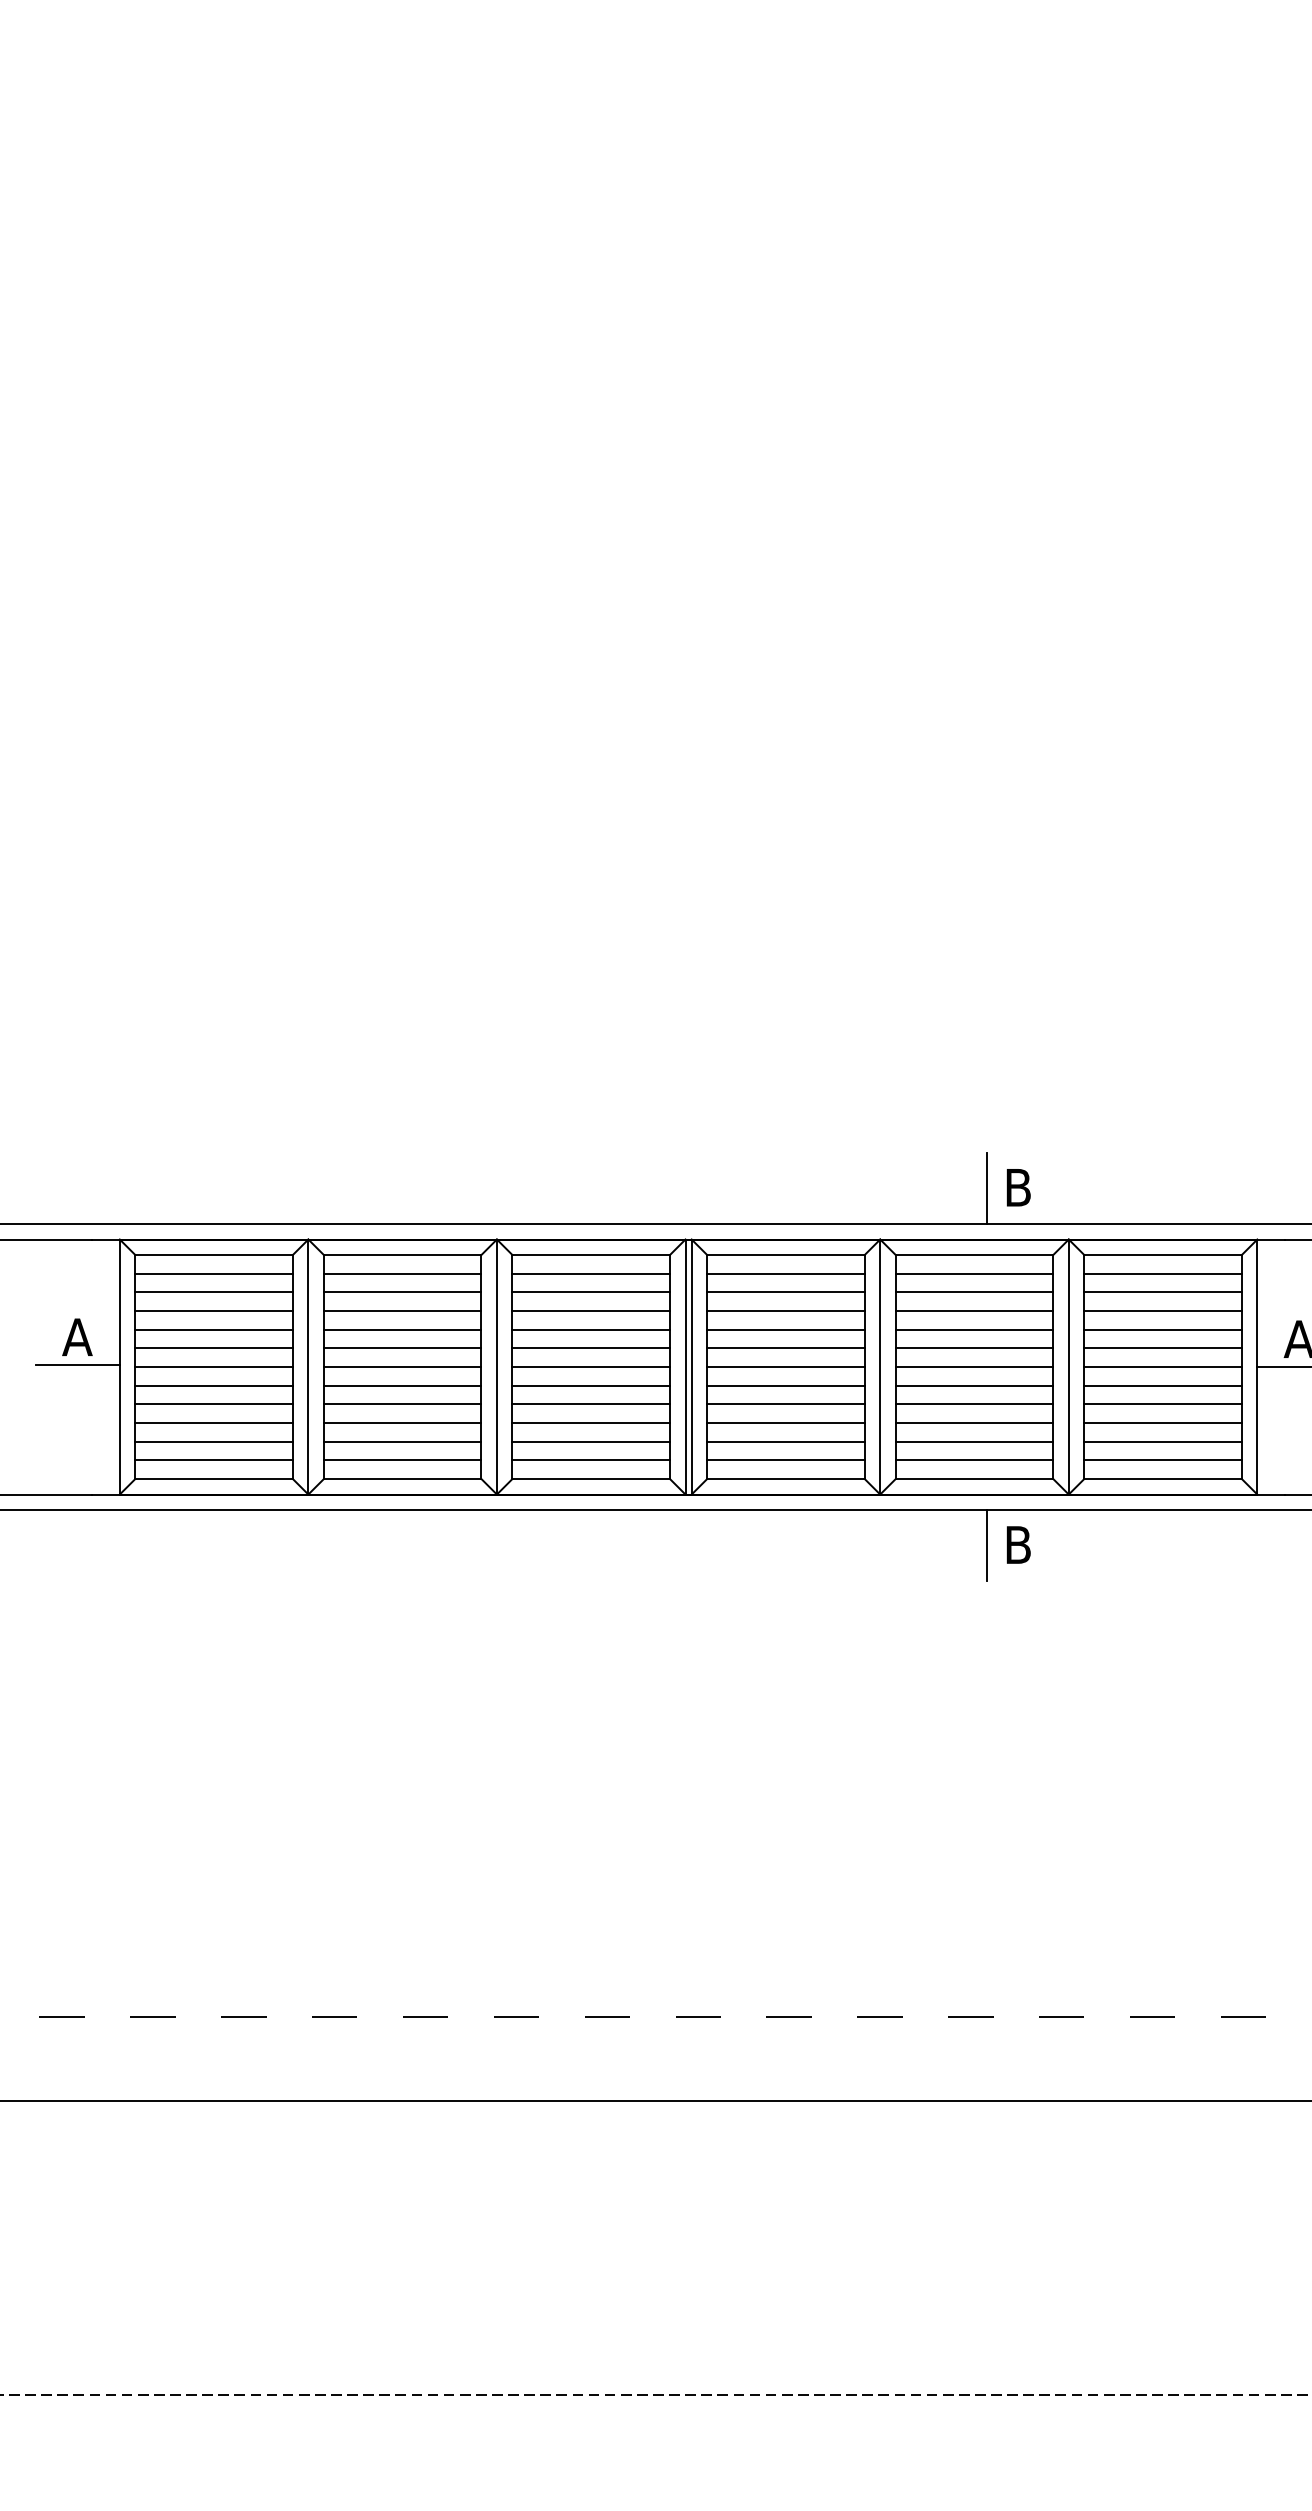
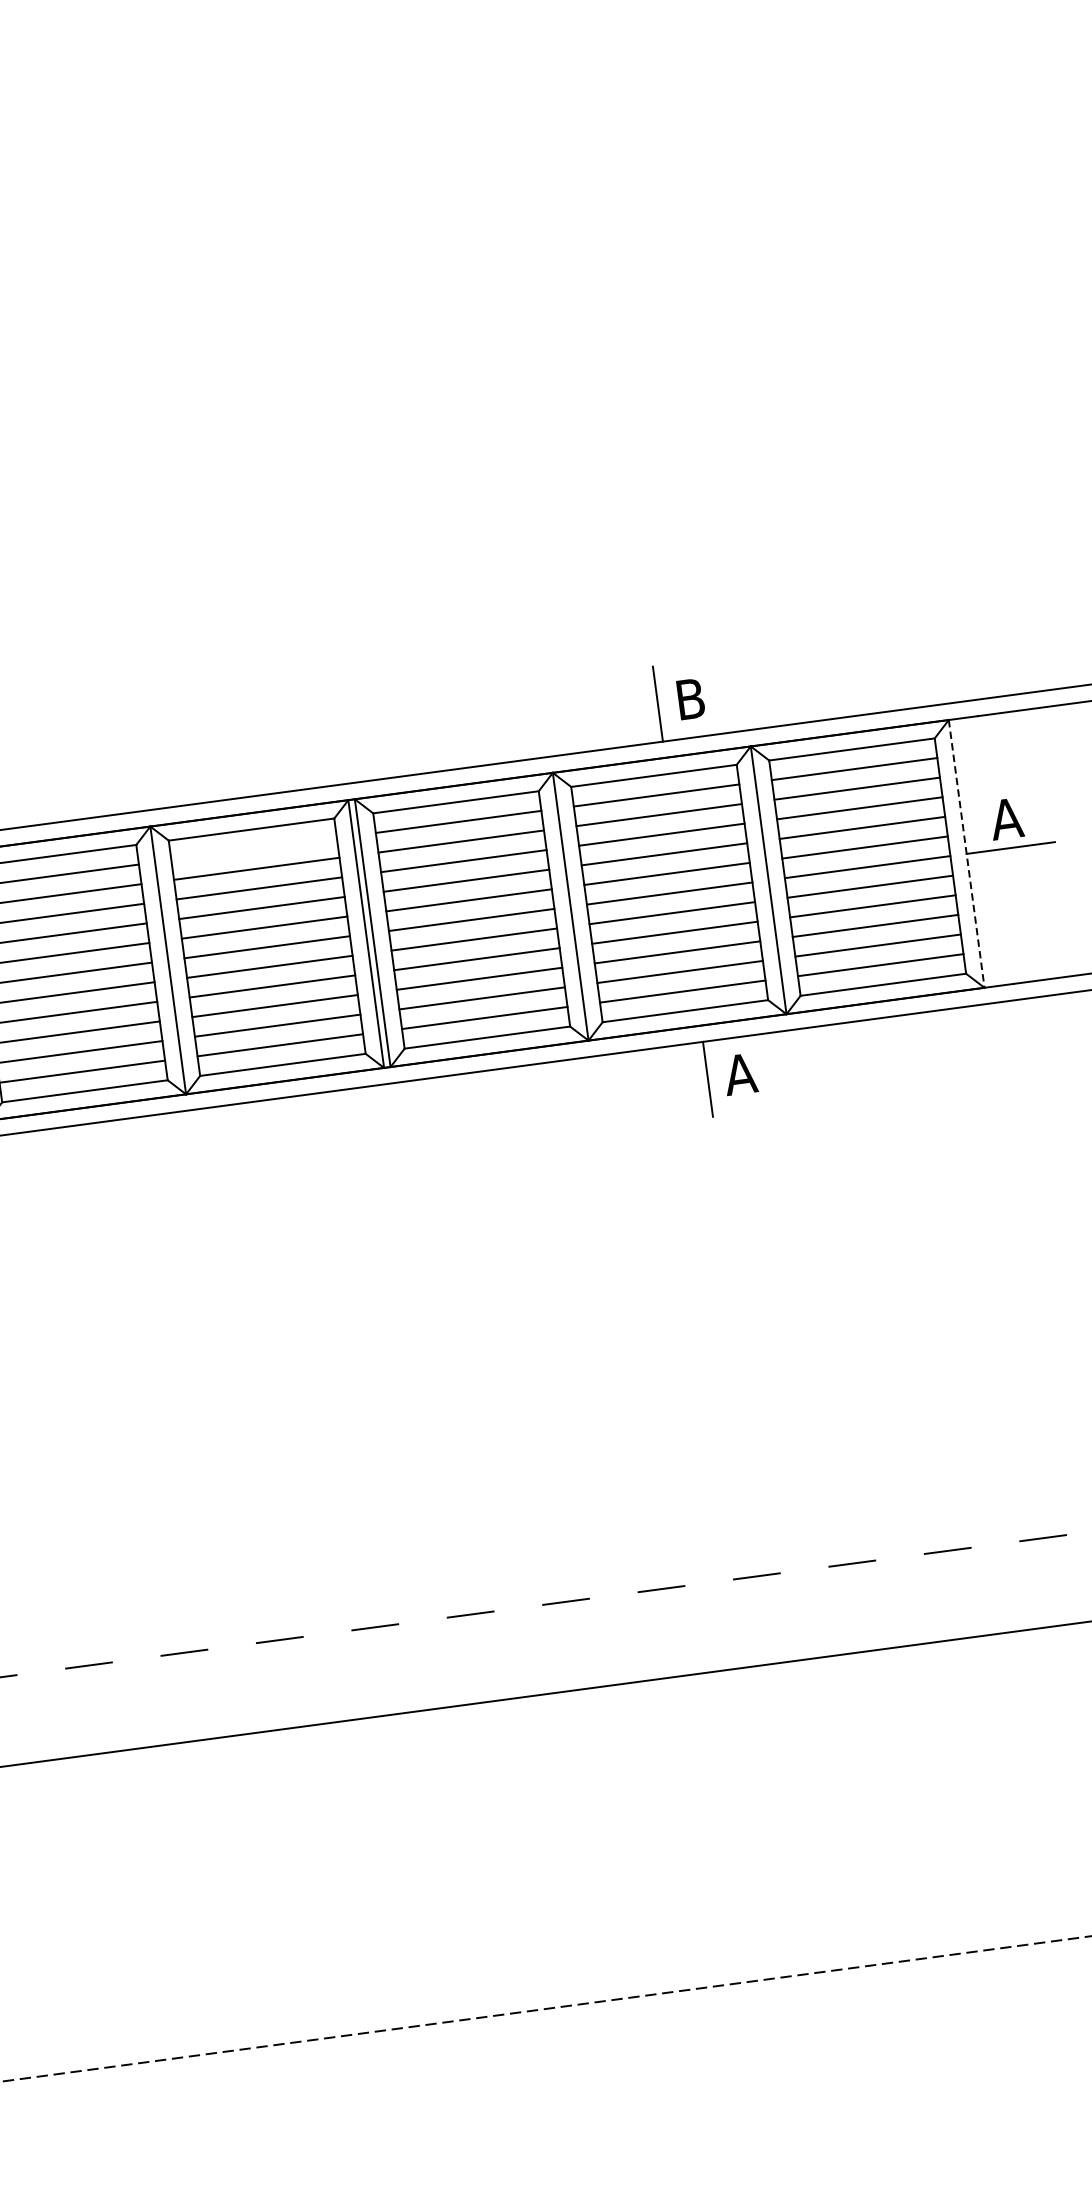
line: (591, 1273) -> (254, 849), removed
line: (1257, 1367) -> (966, 854), solid -> dashed
text: (1017, 1544) -> (739, 1073), B -> A

